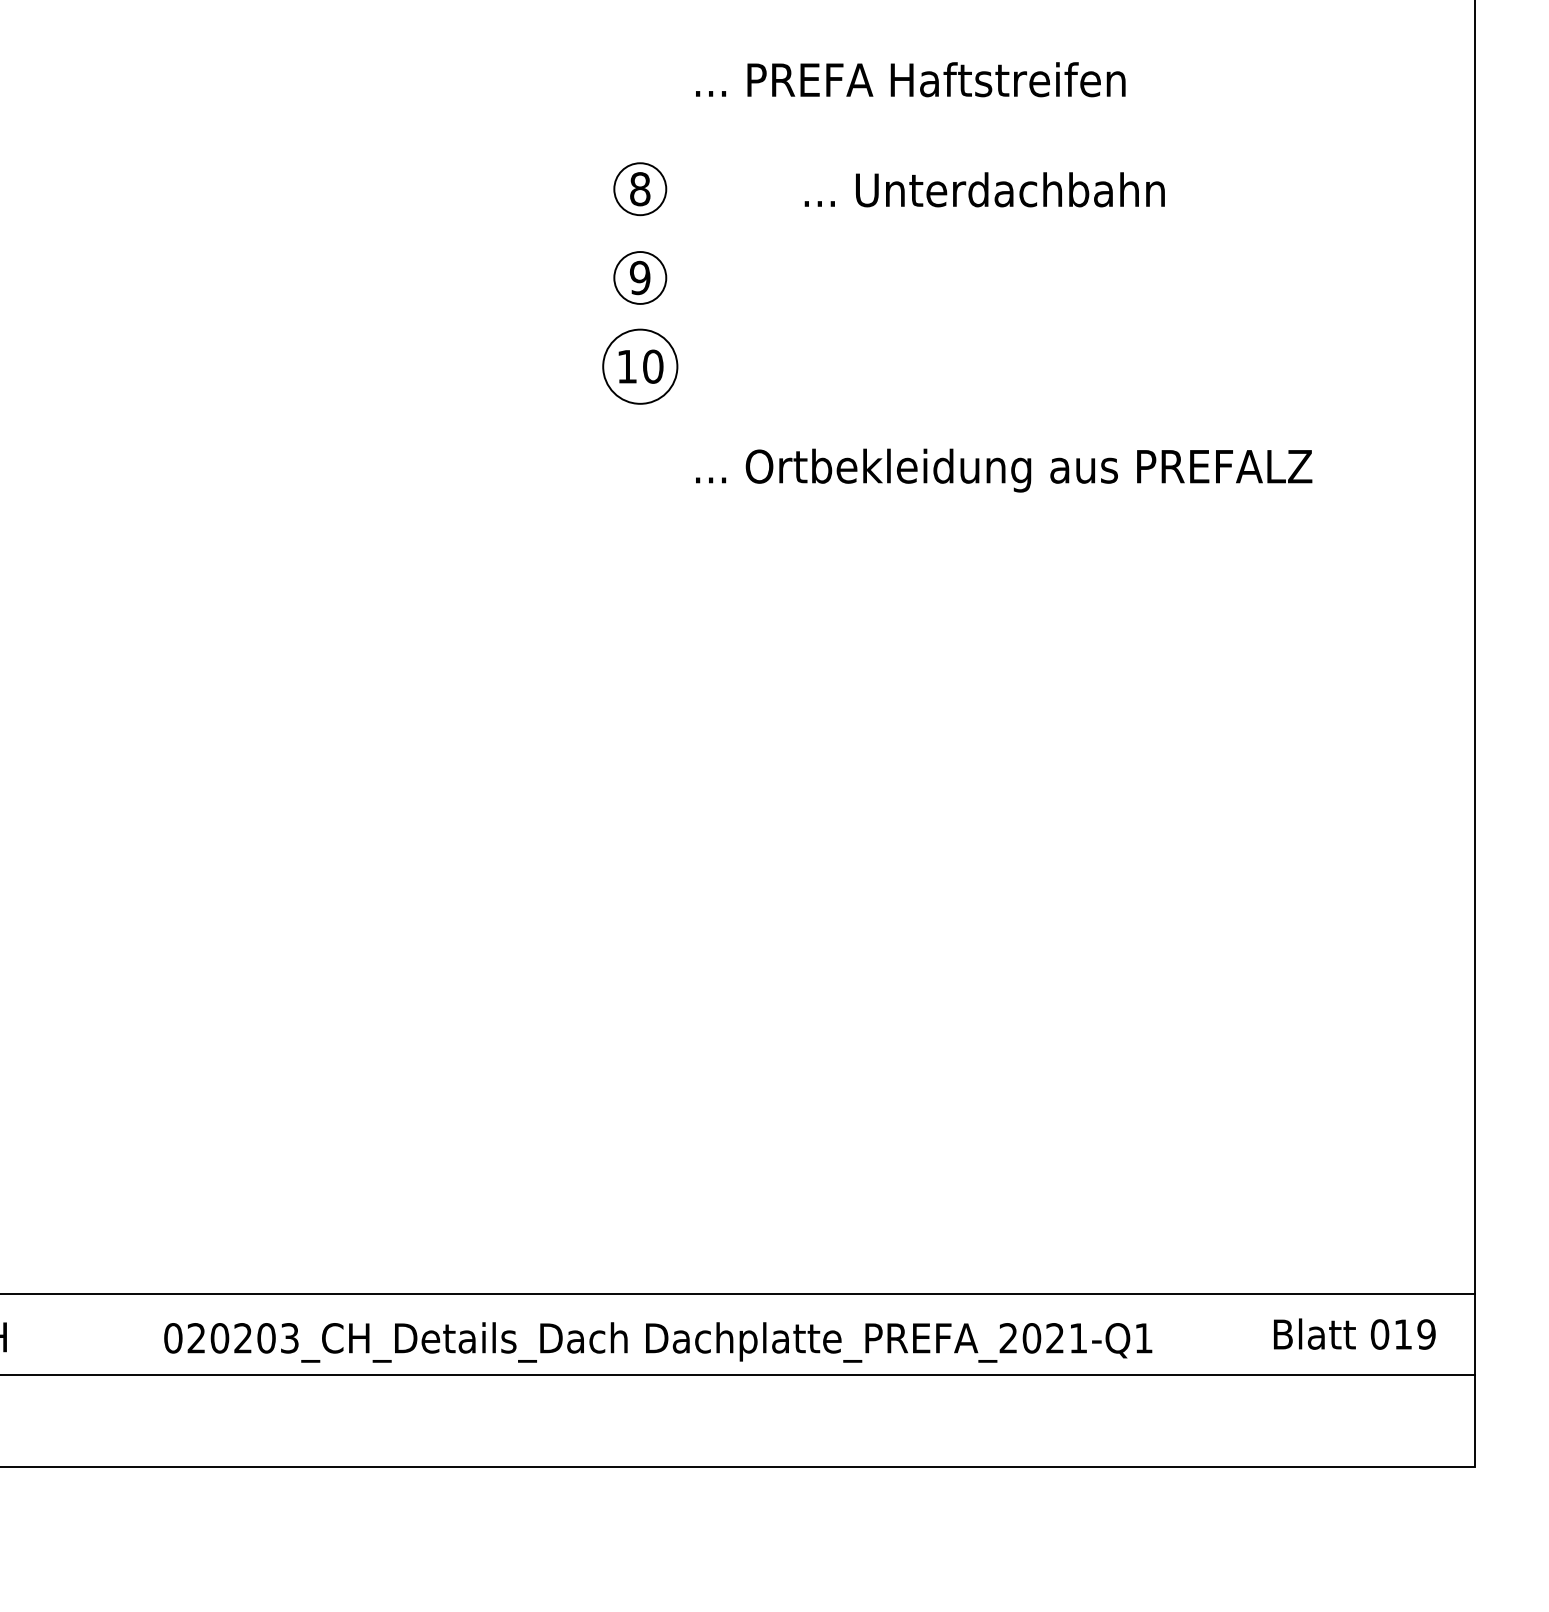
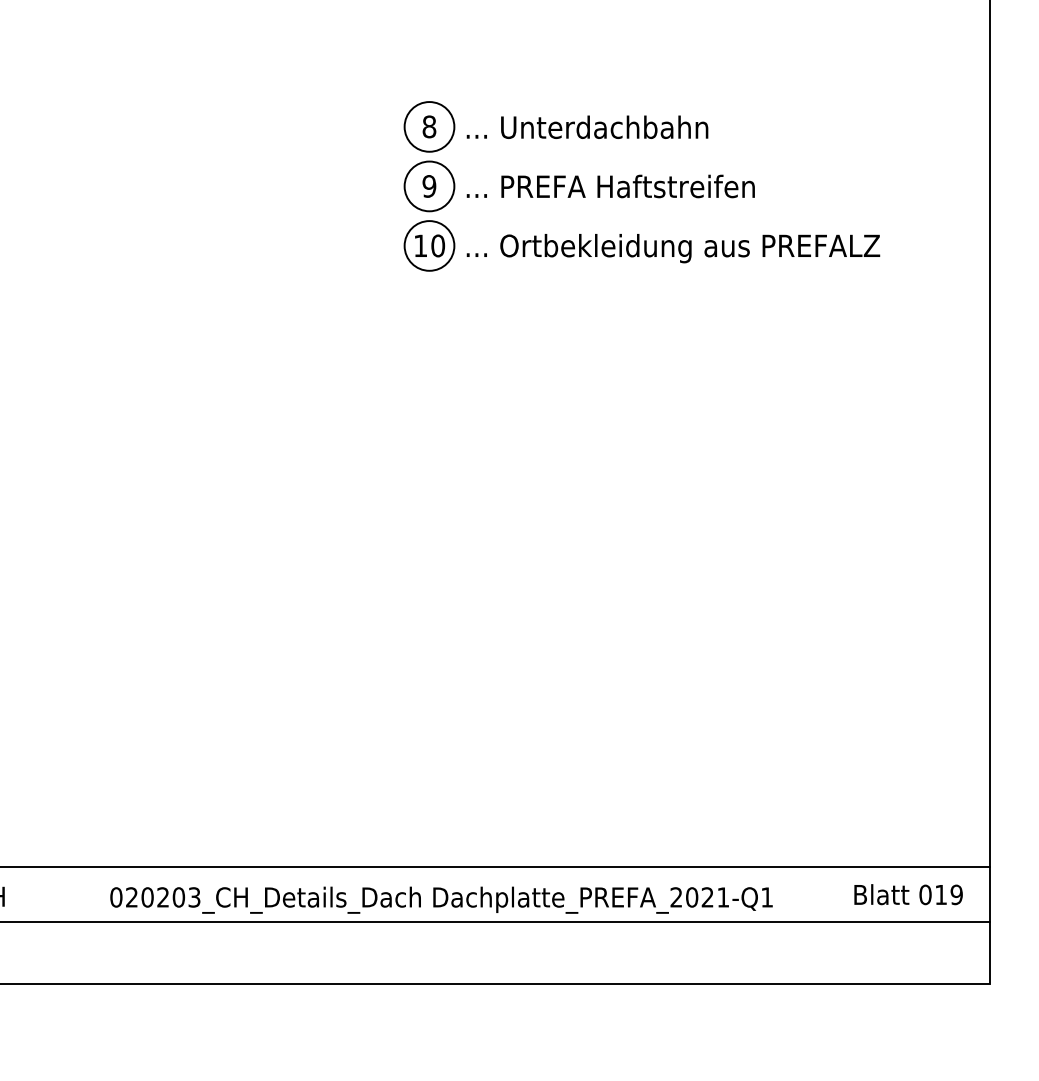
text: (910, 79) -> (610, 186), moved
circle: (640, 188) -> (429, 126), size x1.43
text: (984, 188) -> (587, 126), moved
circle: (640, 278) -> (429, 186), size x1.43
text: (1004, 470) -> (673, 248), moved

